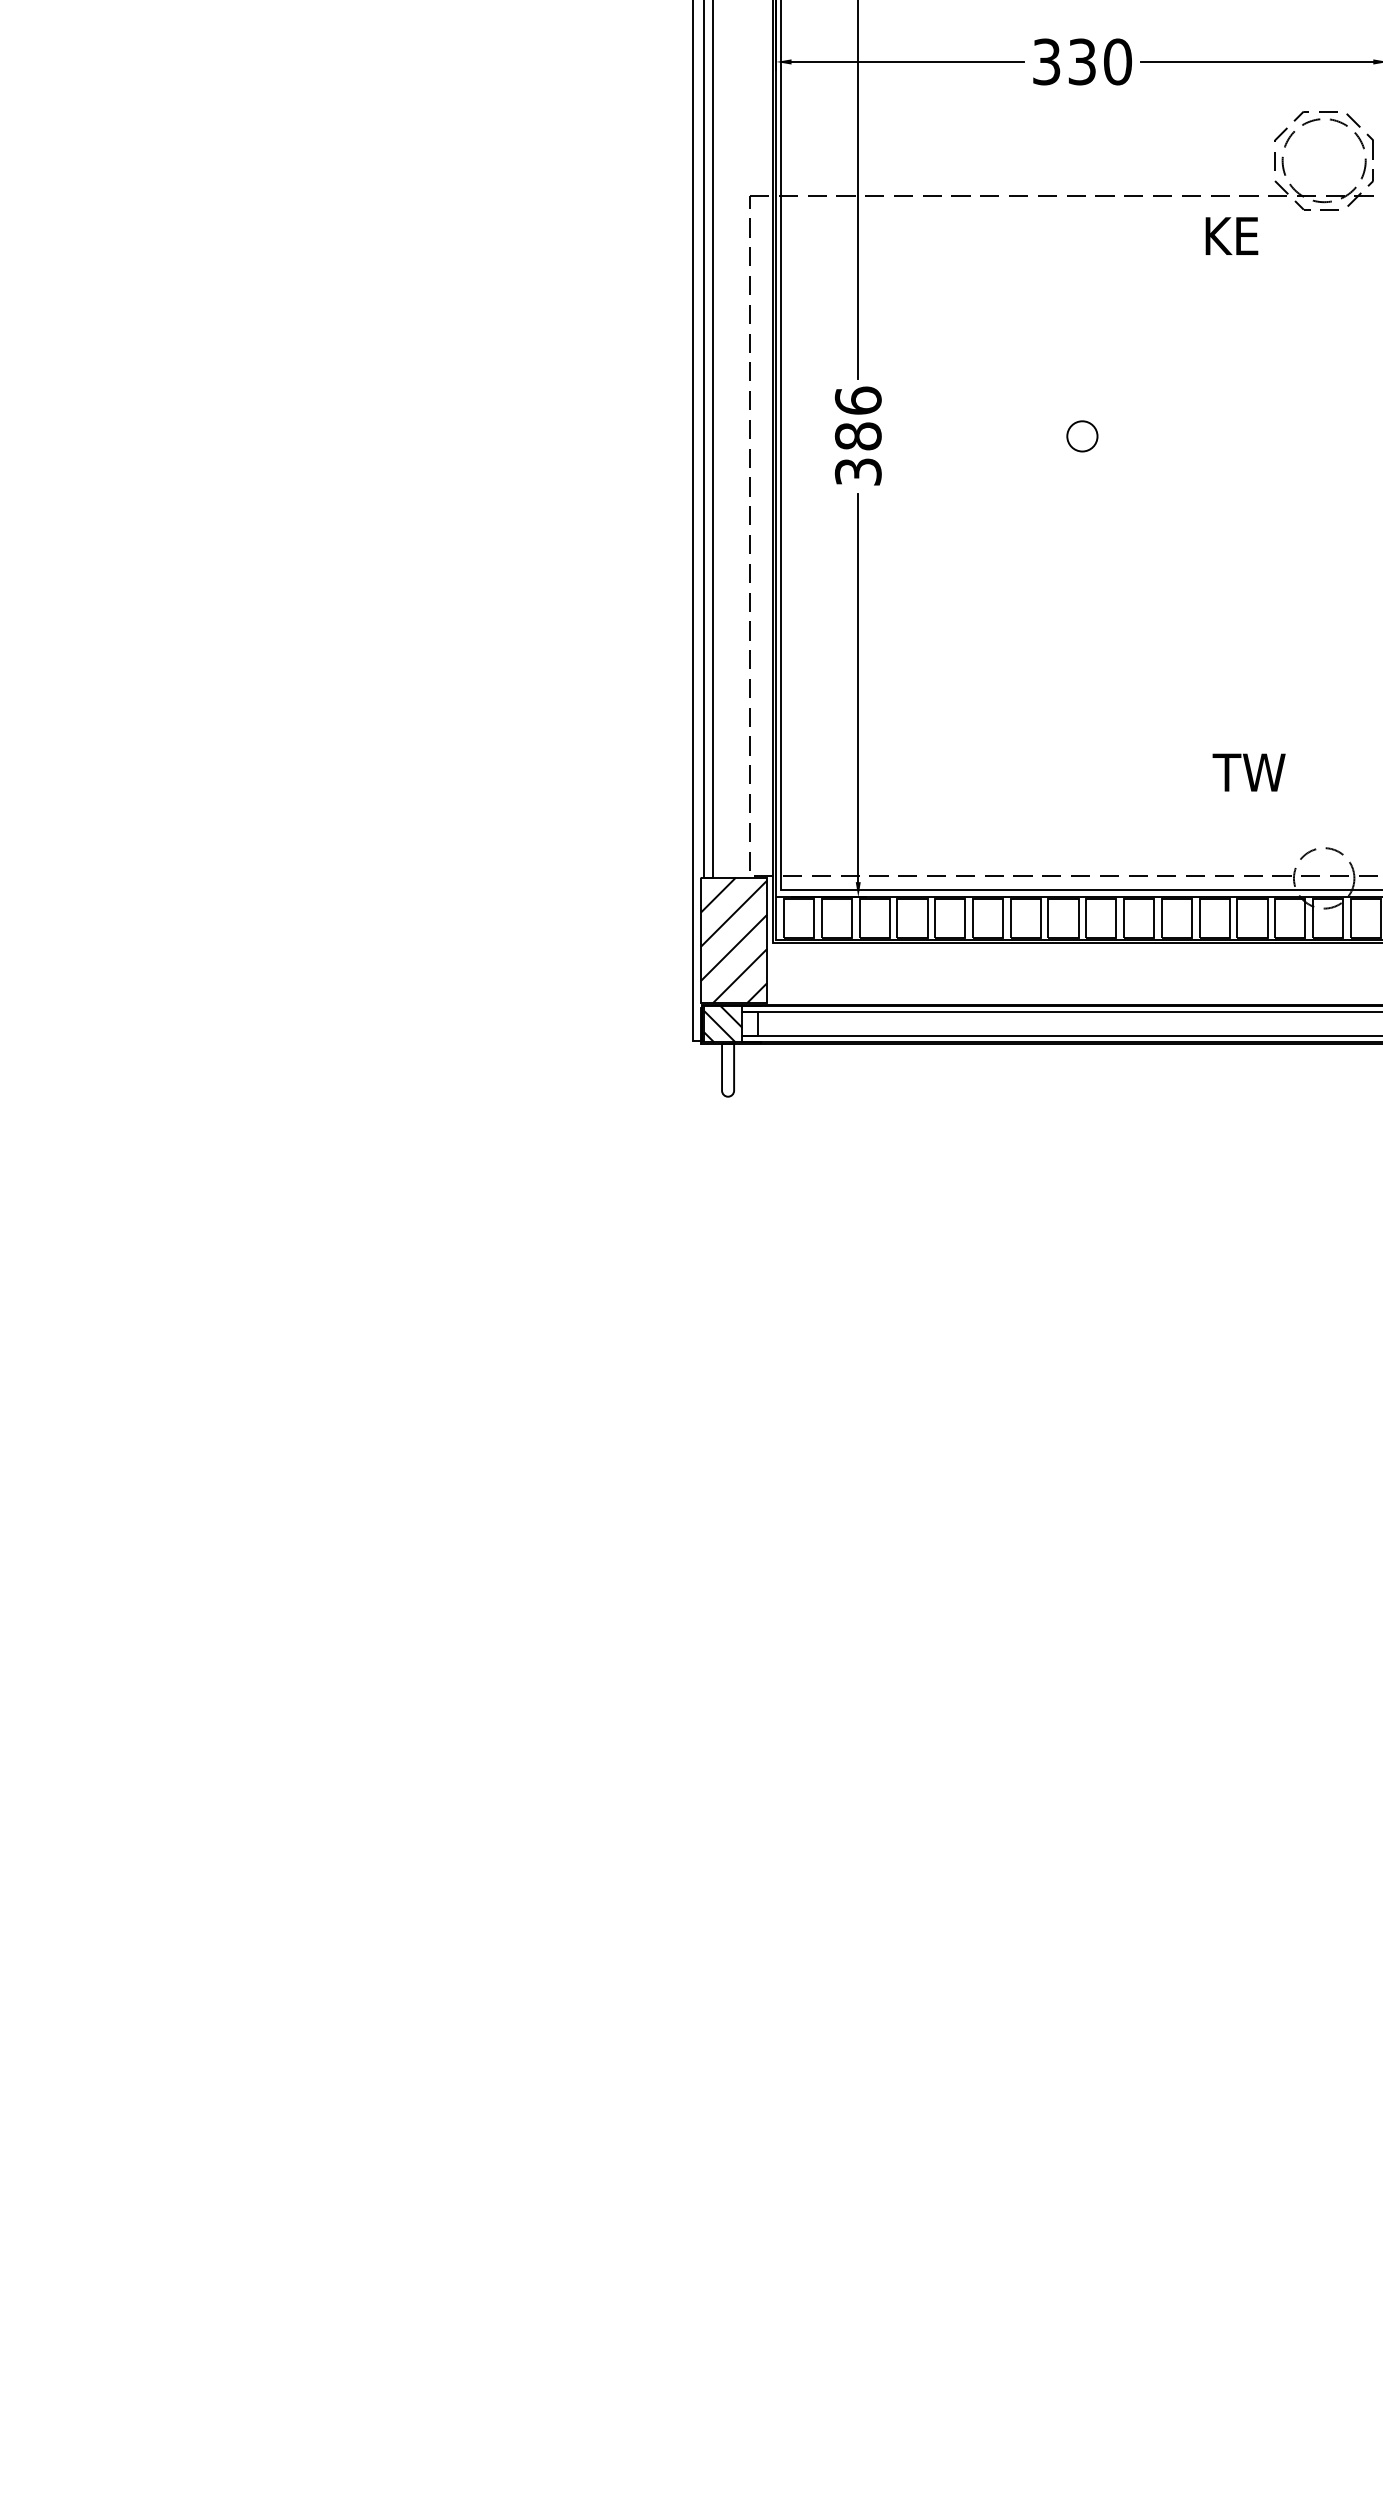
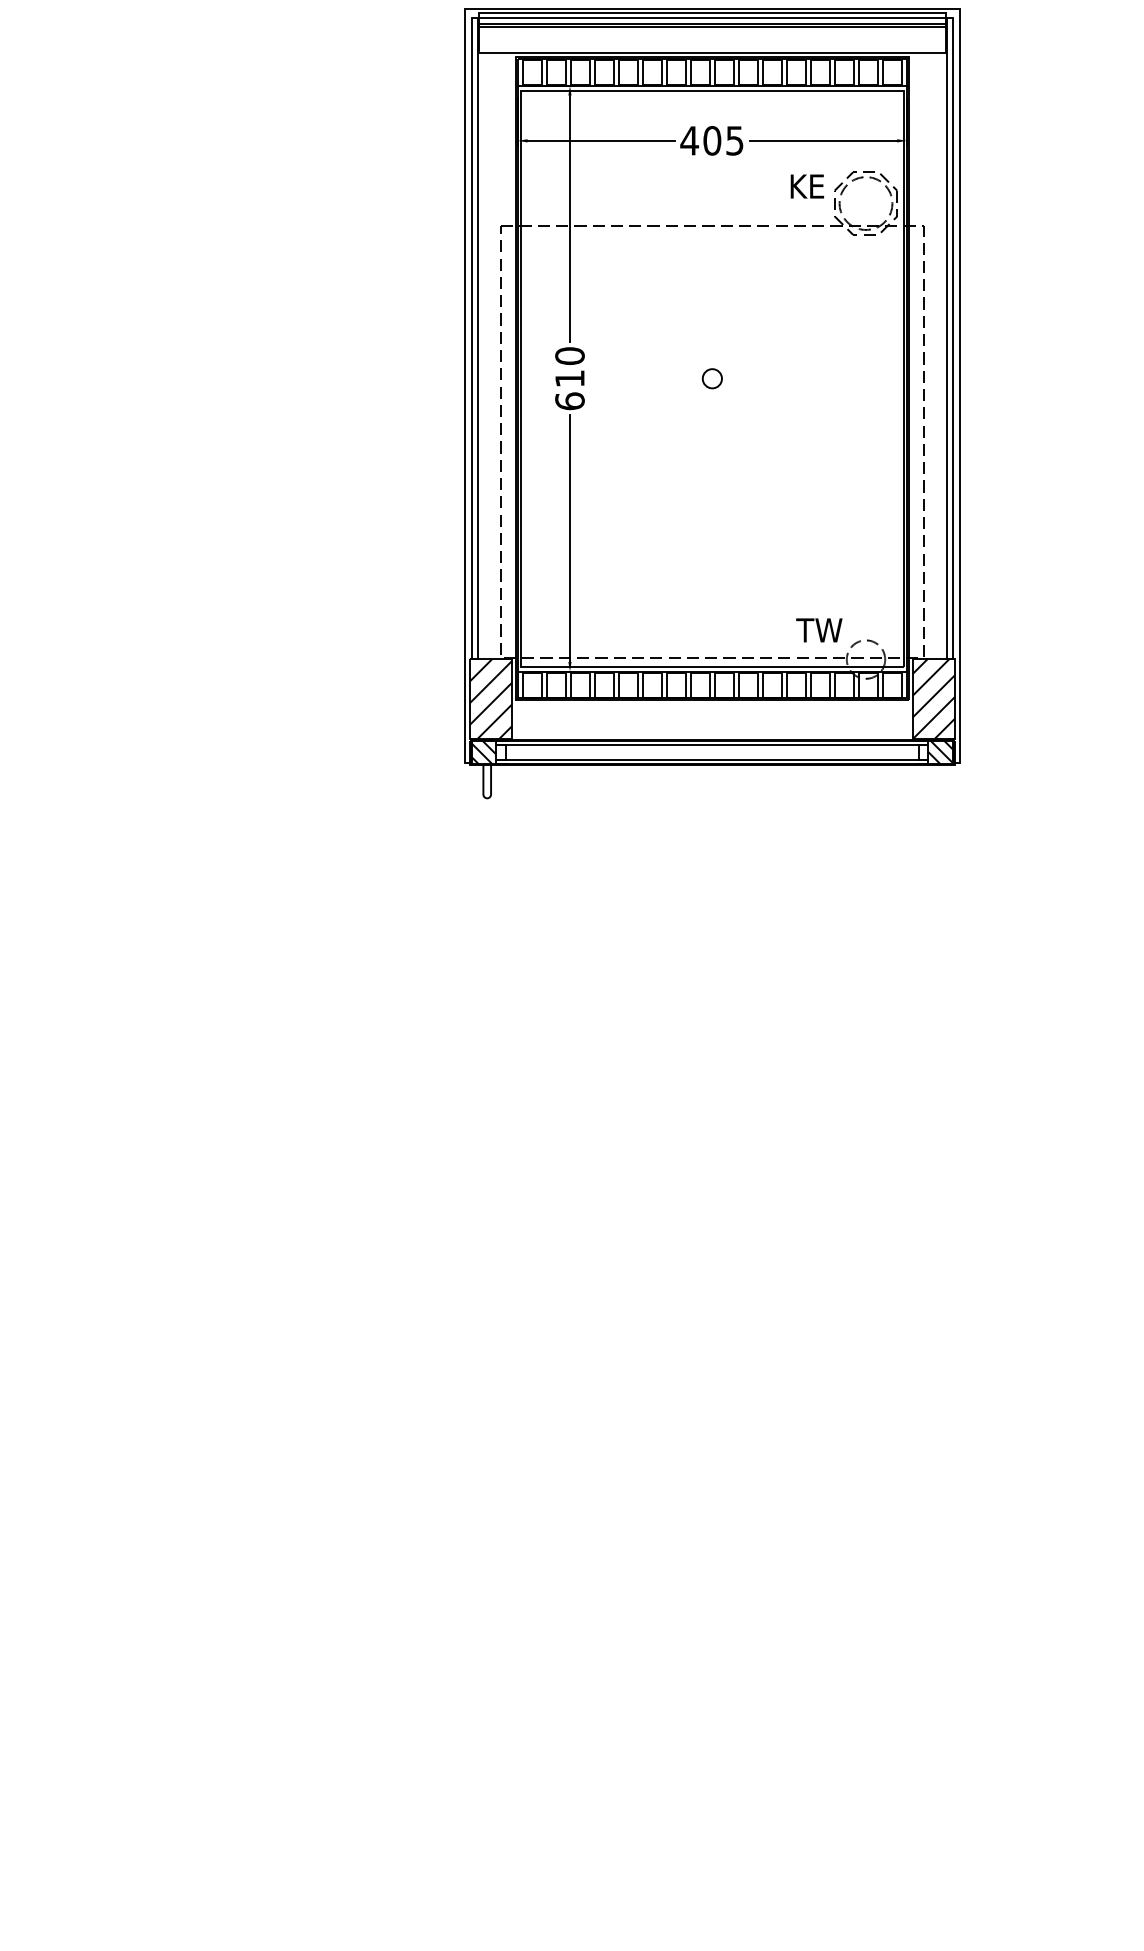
text: (1081, 61) -> (711, 140), 330 -> 405
text: (1232, 236) -> (807, 186), moved
text: (857, 435) -> (569, 378), 386 -> 610
text: (1249, 772) -> (819, 630), moved

